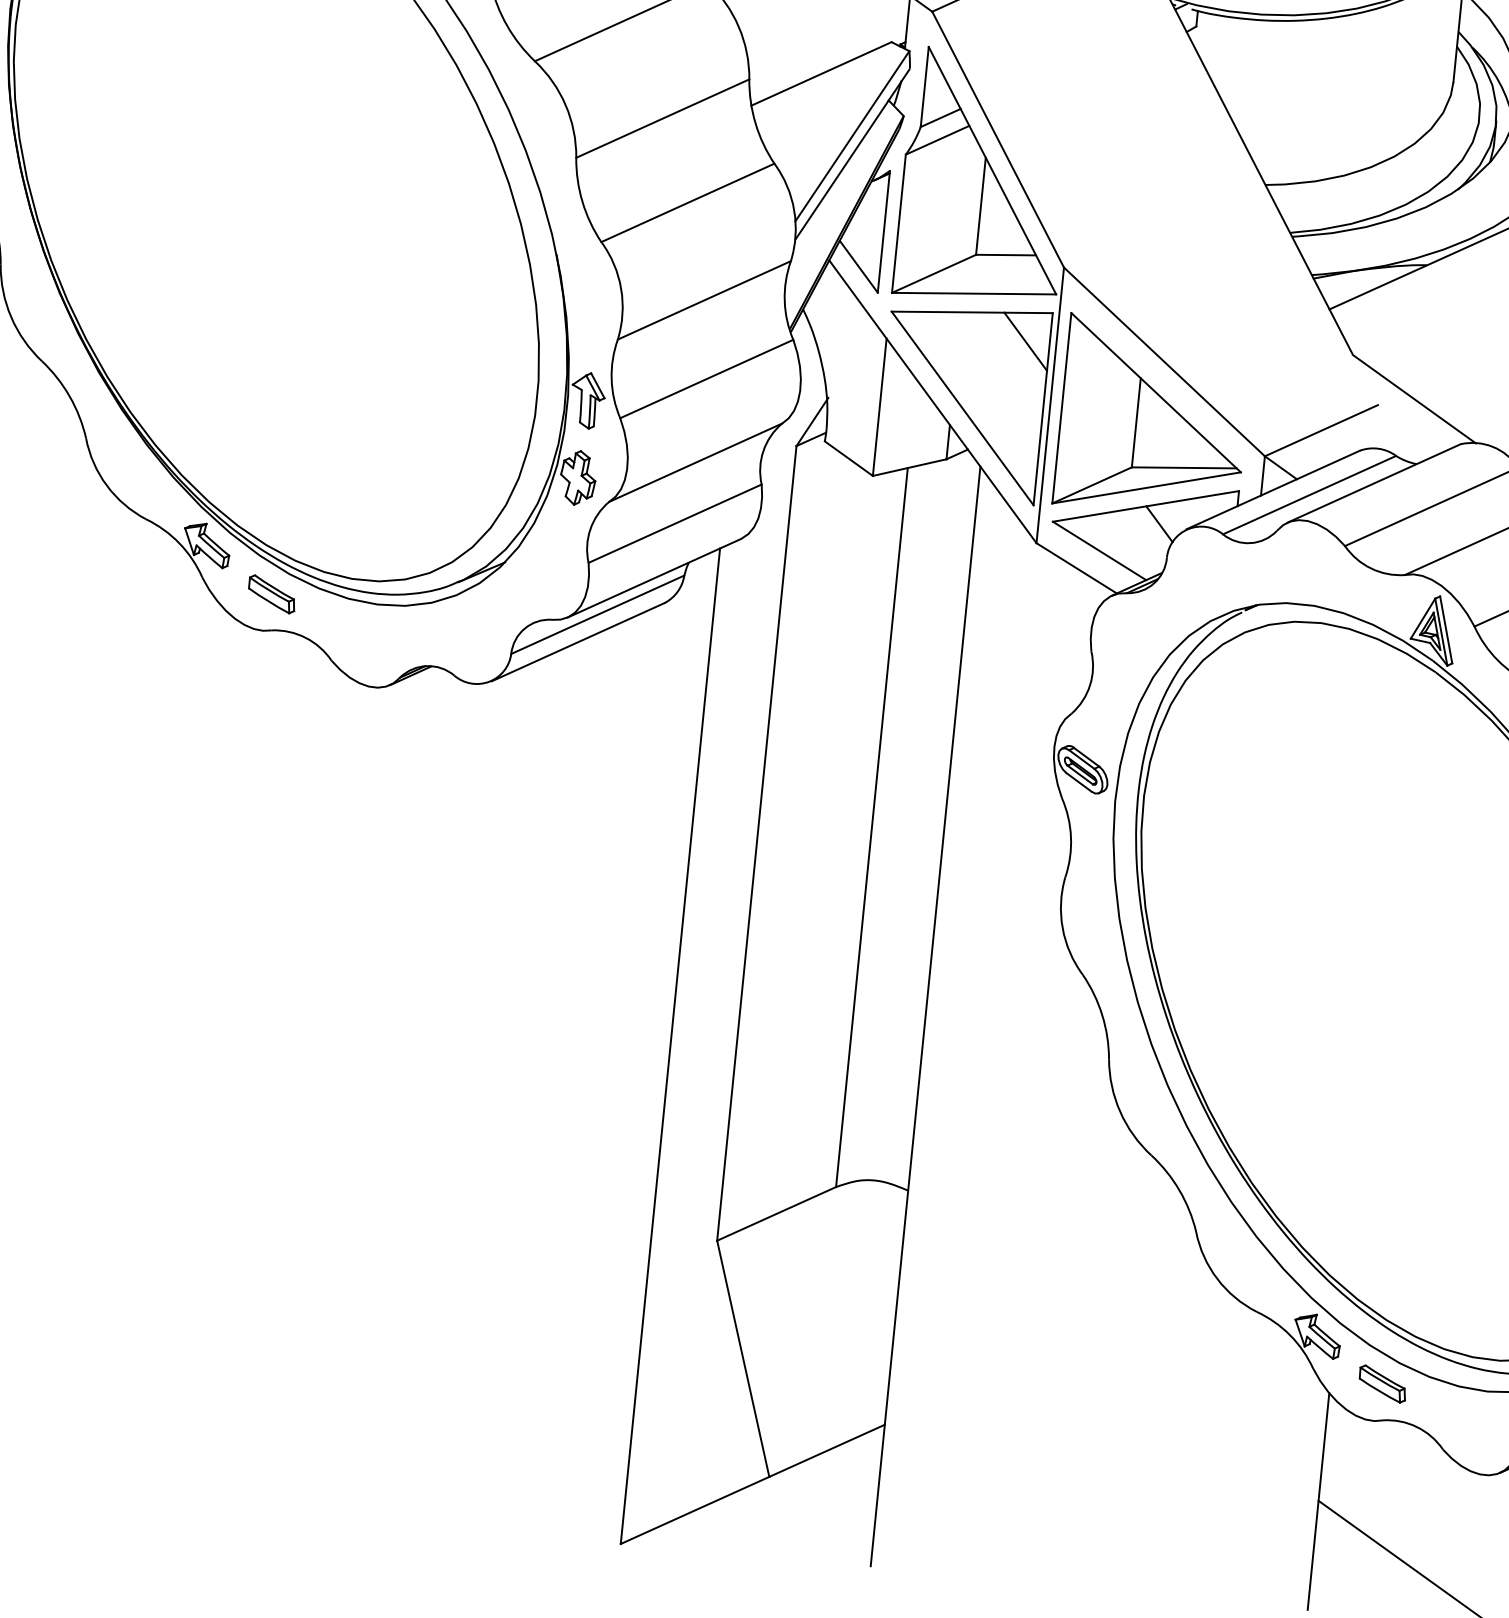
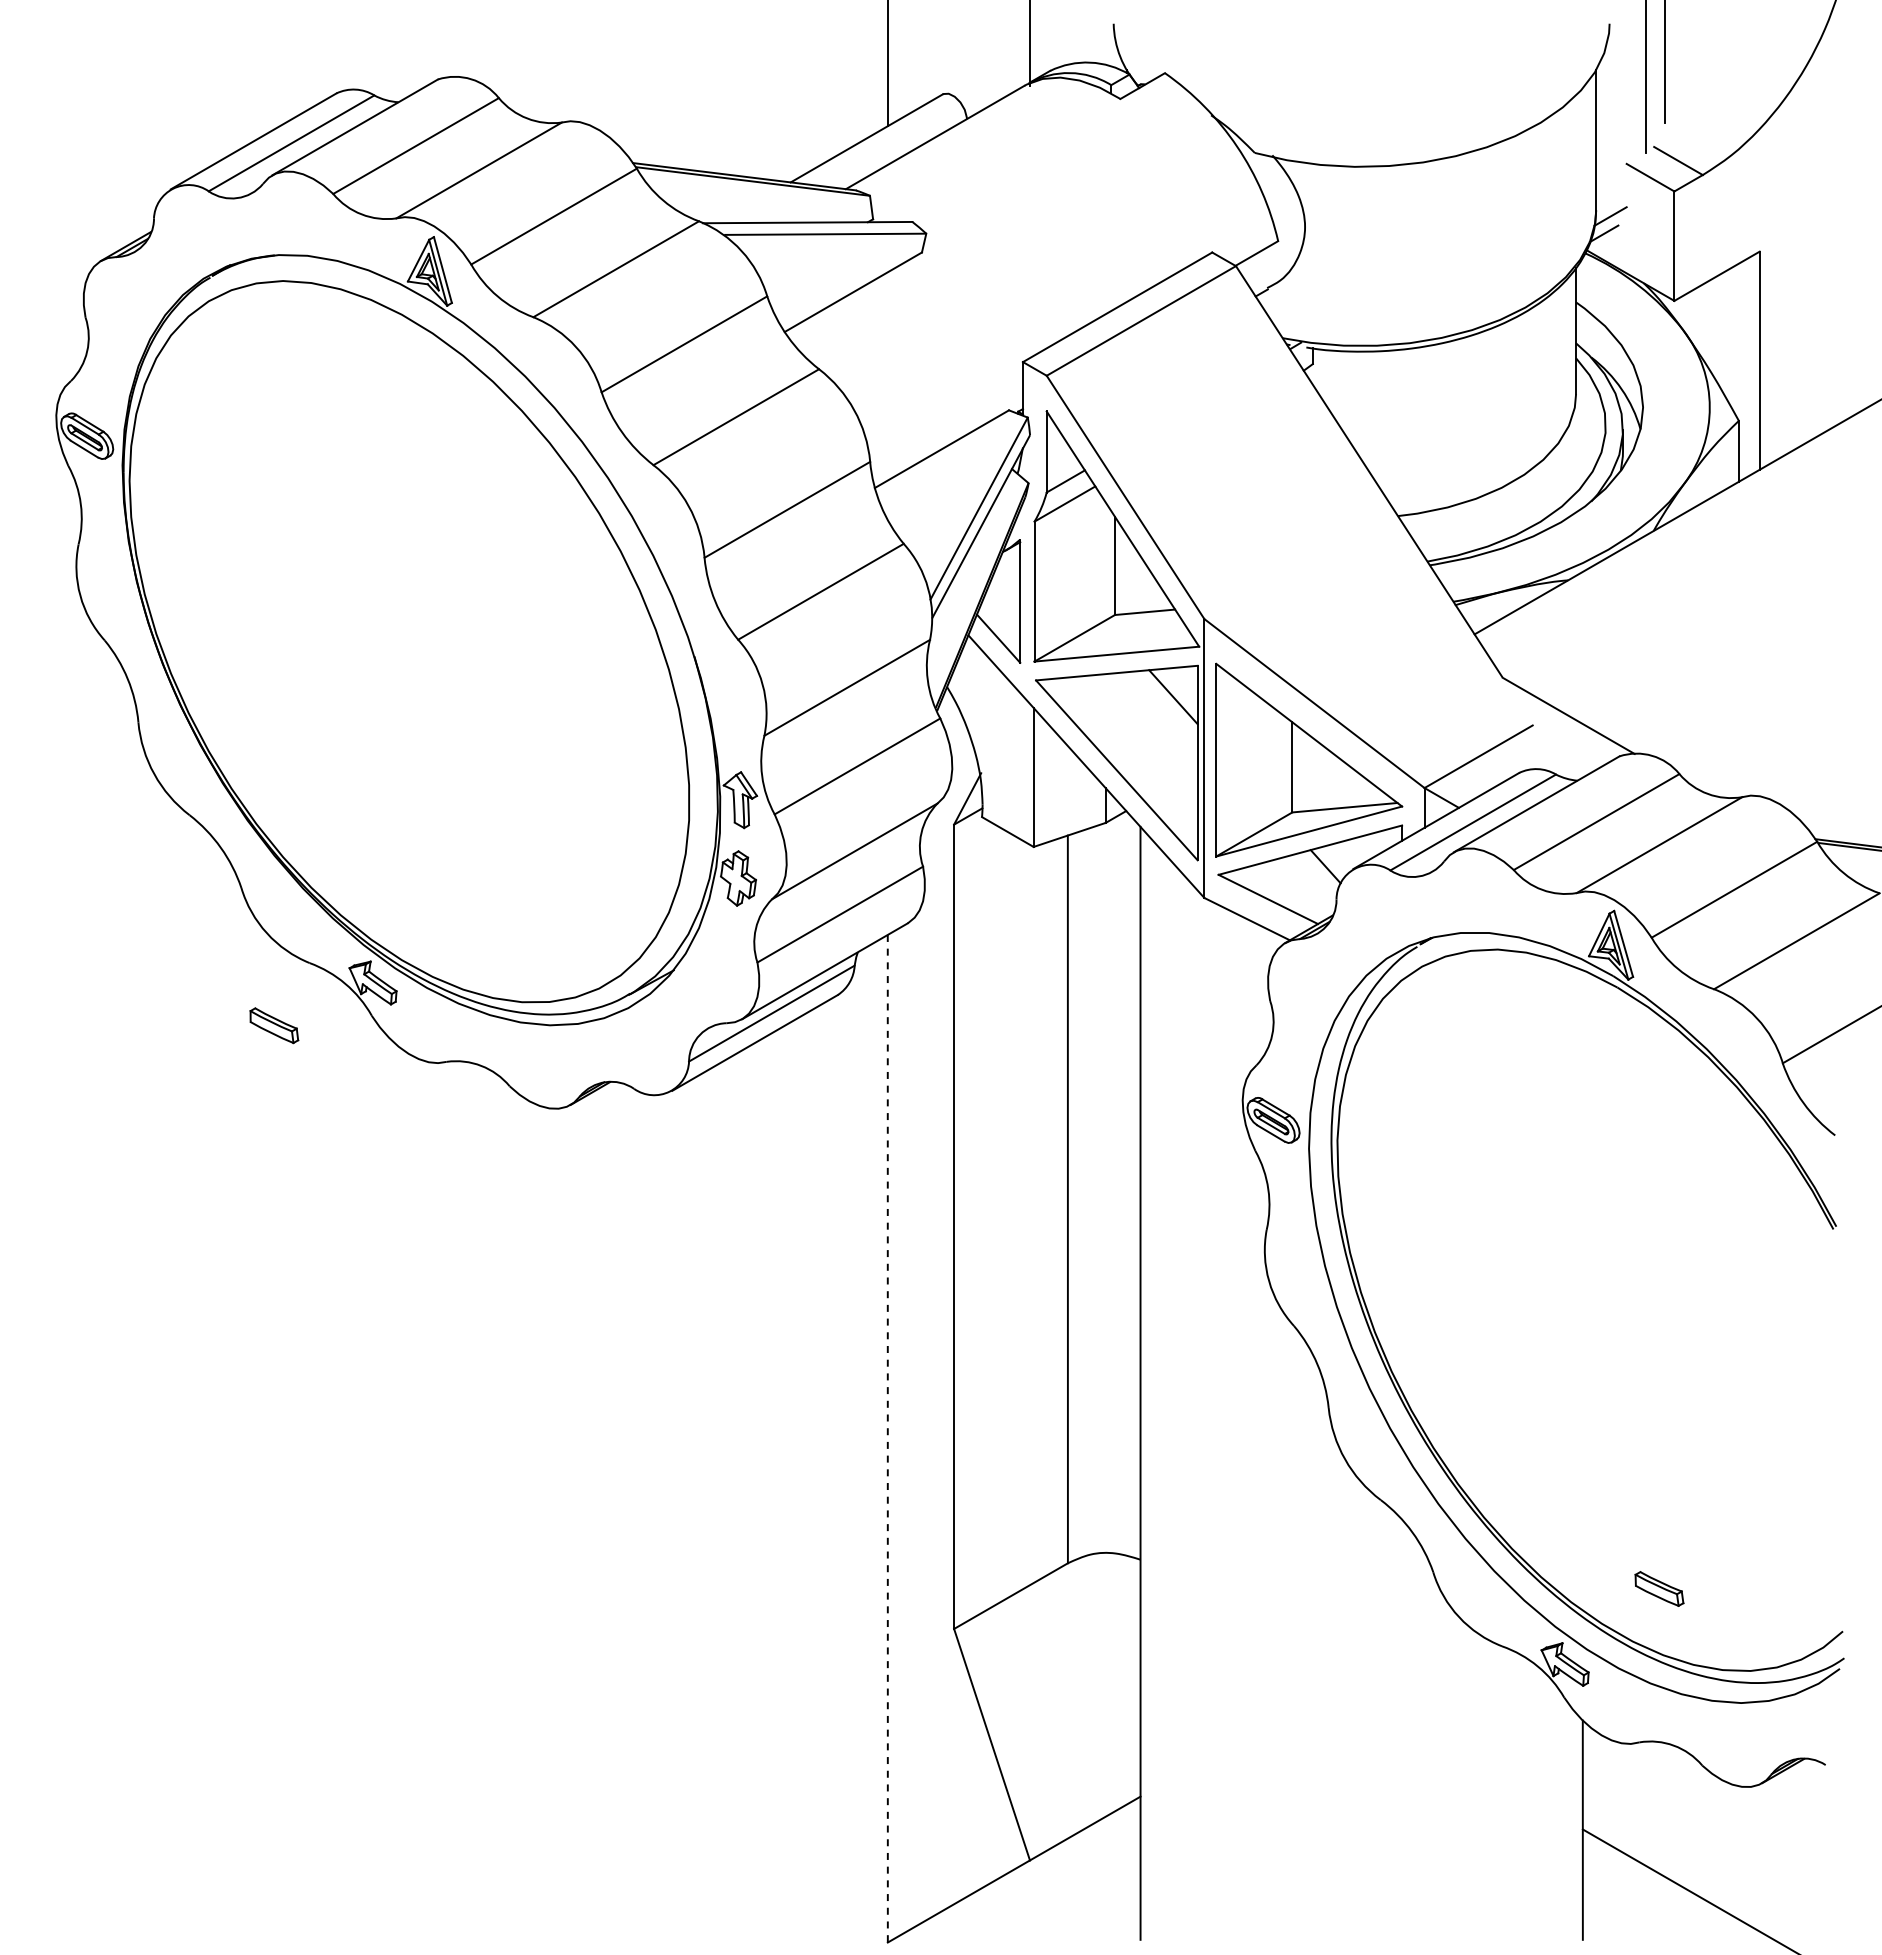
part: (272, 594) -> (274, 1025), moved
line: (670, 1045) -> (887, 1438), solid -> dashed
part: (1382, 1383) -> (1659, 1588), moved

